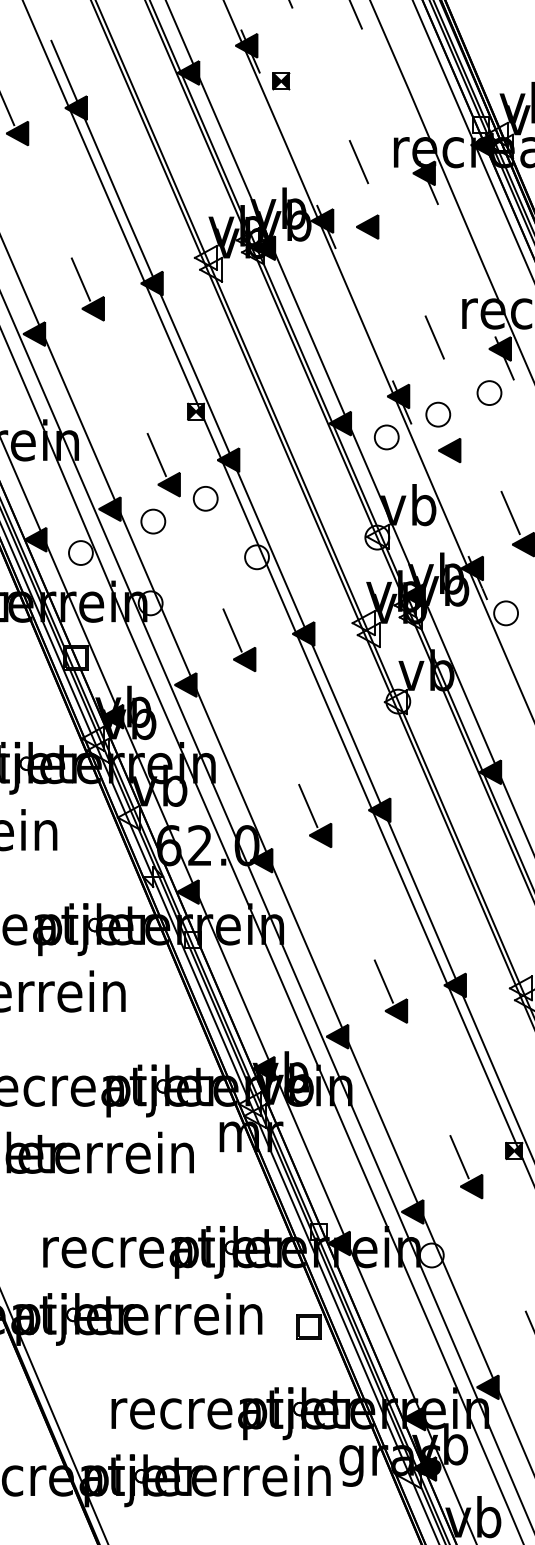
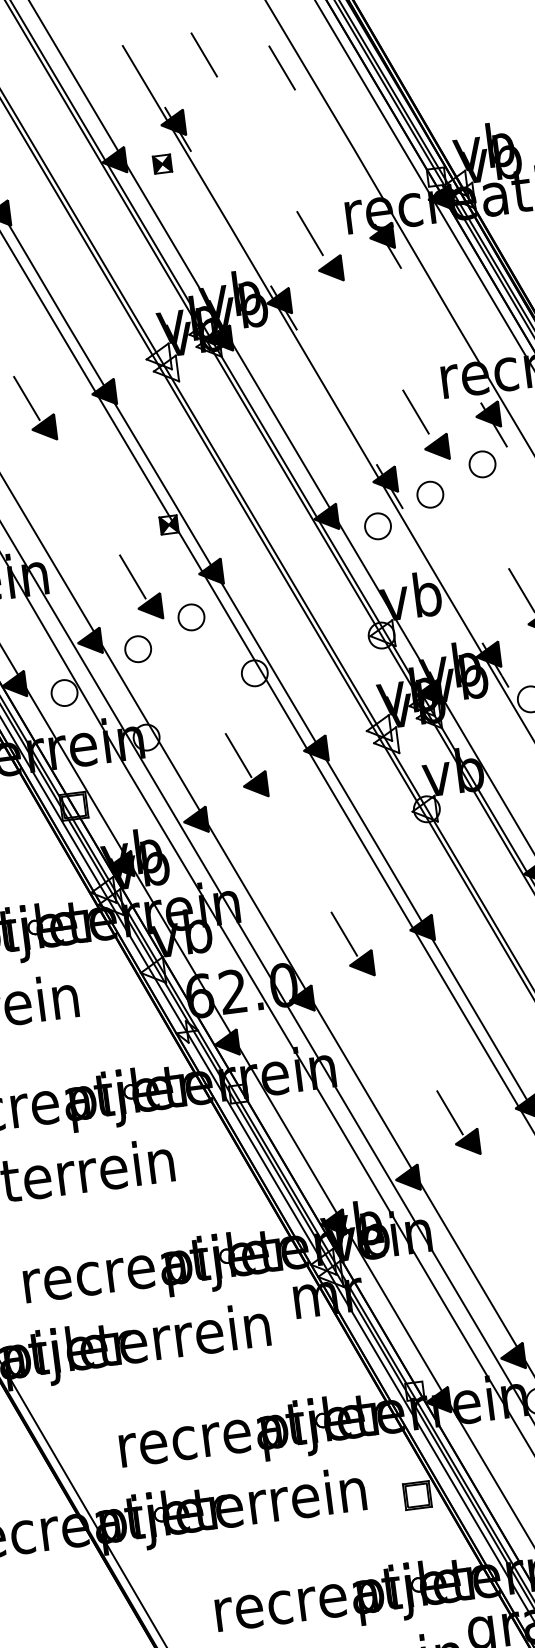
part: (281, 81) -> (162, 164), moved
part: (367, 226) -> (330, 268), moved
part: (449, 450) -> (436, 447), moved

